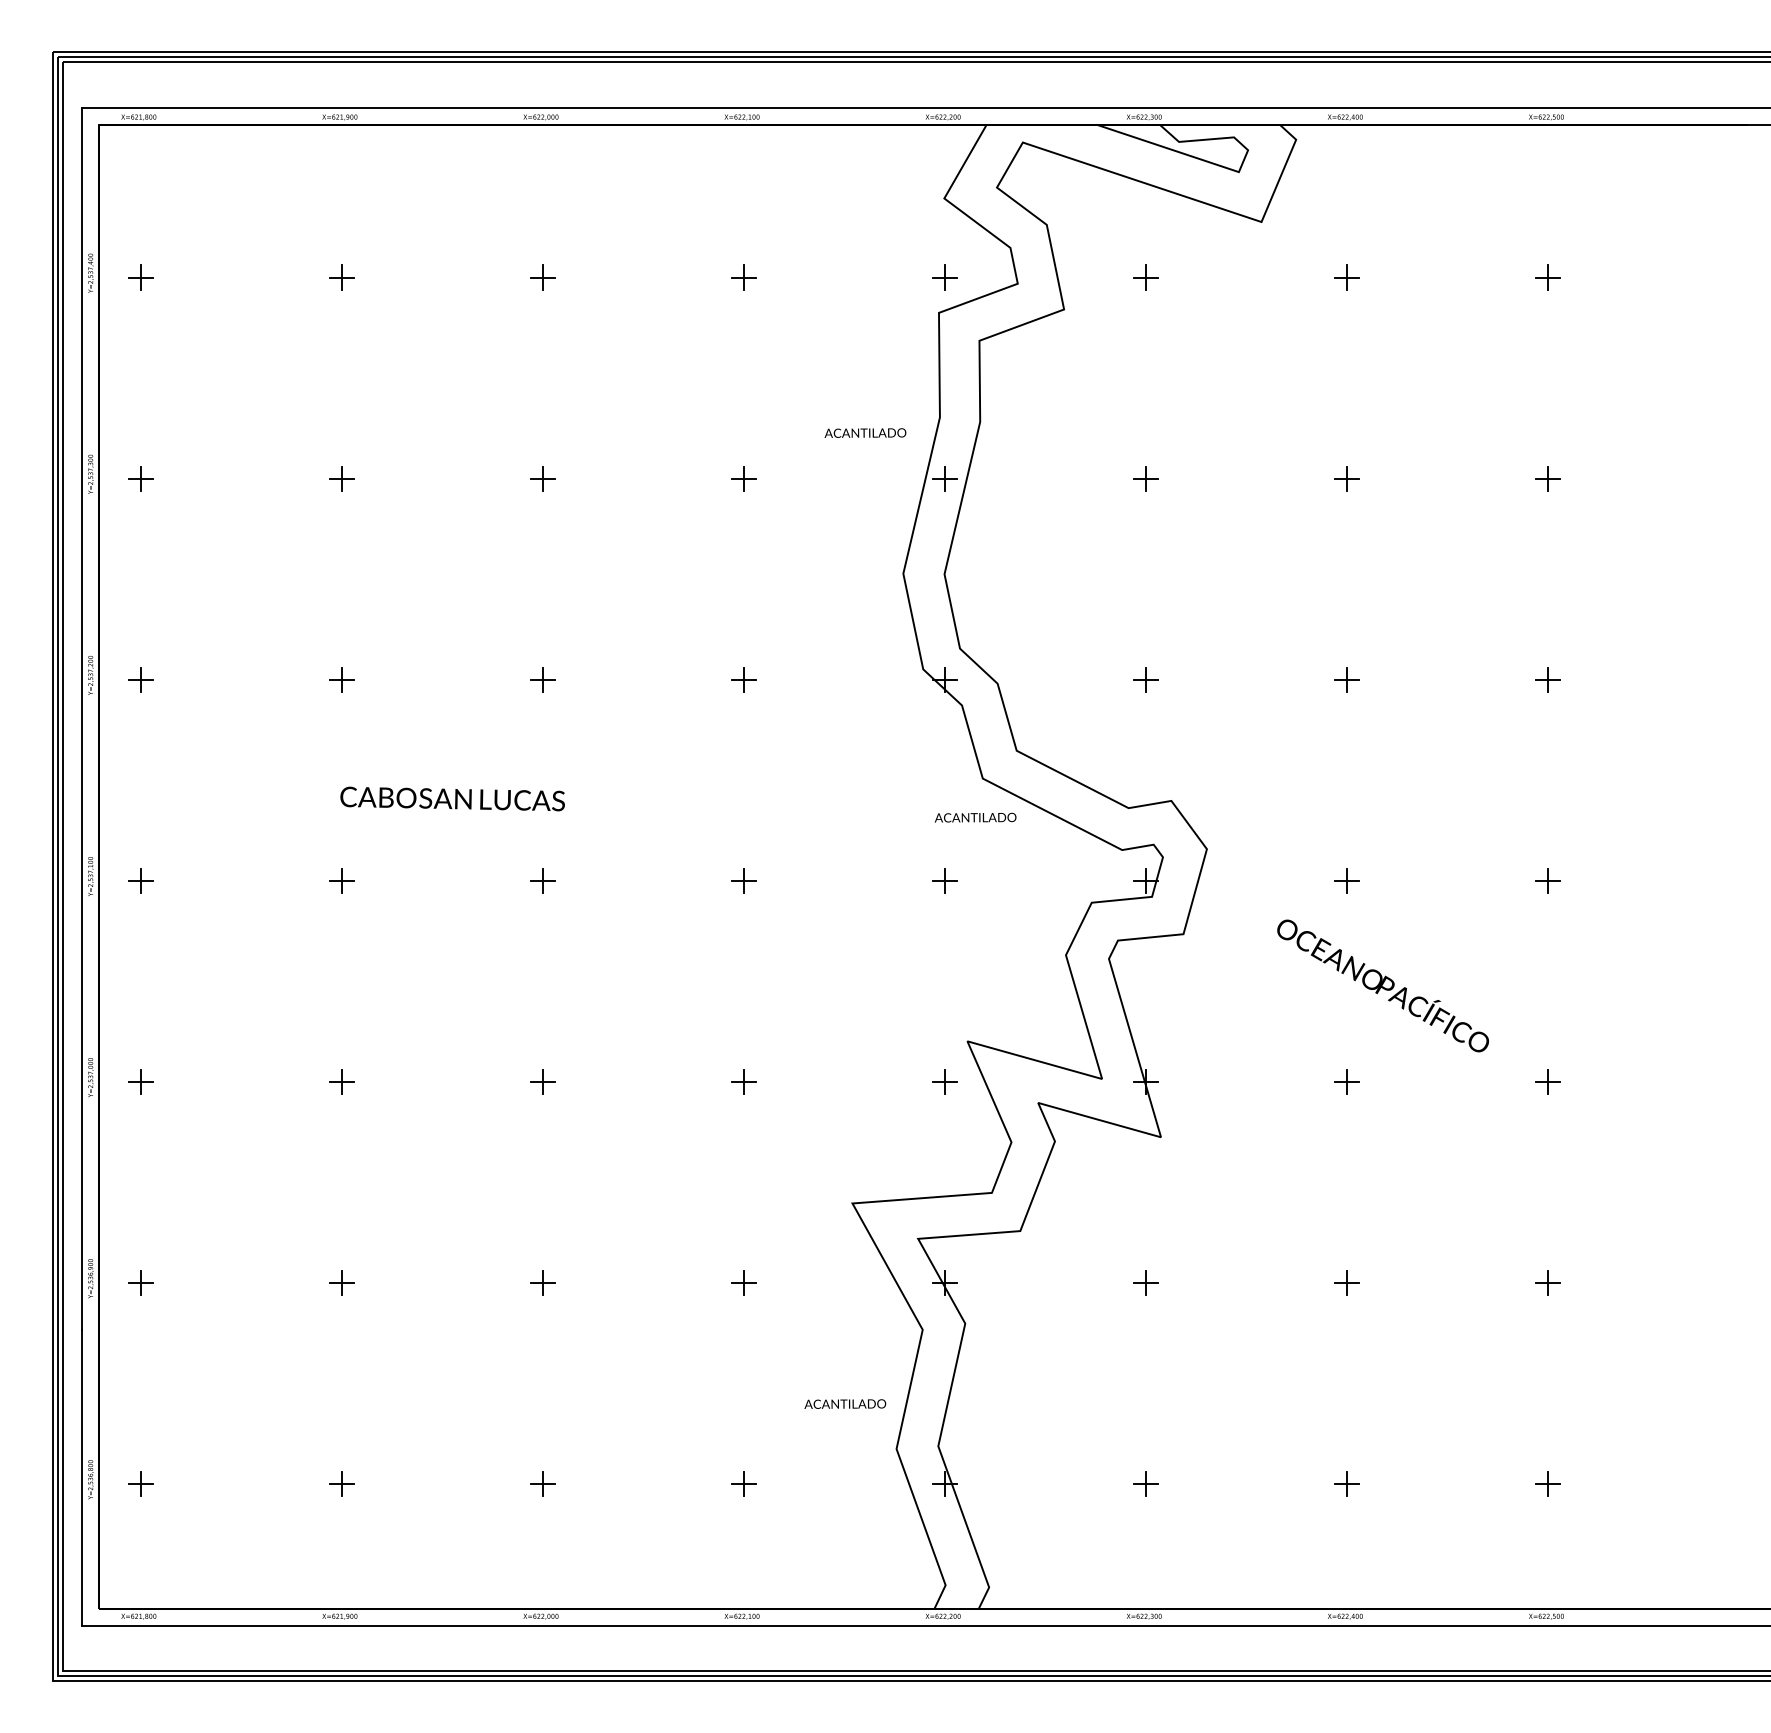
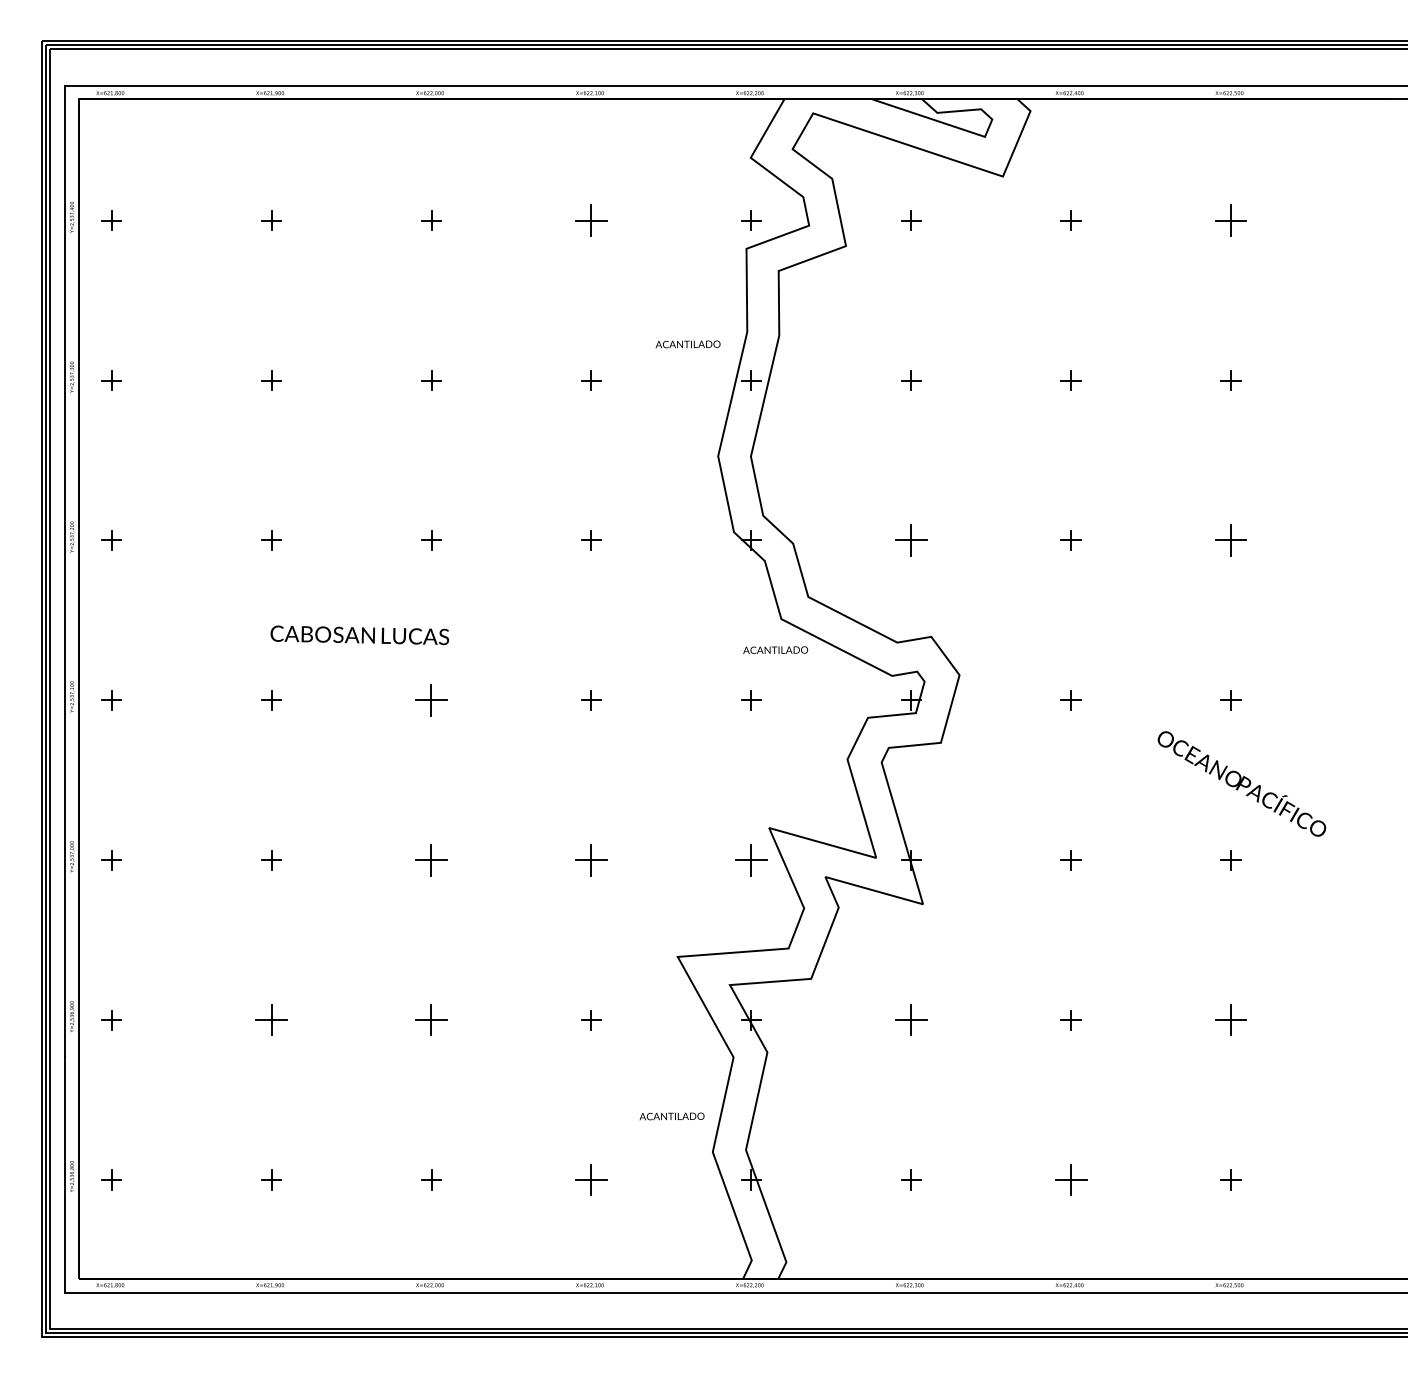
part: (743, 277) -> (591, 220), size x1.6
part: (1547, 277) -> (1230, 220), size x1.6
part: (1145, 679) -> (910, 540), size x1.6
part: (1547, 679) -> (1230, 540), size x1.6
part: (542, 880) -> (431, 700), size x1.6
text: (1382, 985) -> (1241, 783), moved
part: (542, 1081) -> (431, 859), size x1.6
part: (743, 1081) -> (591, 859), size x1.6
part: (944, 1081) -> (750, 859), size x1.6
part: (341, 1282) -> (271, 1019), size x1.6
part: (542, 1282) -> (431, 1019), size x1.6
part: (1145, 1282) -> (910, 1019), size x1.6
part: (1547, 1282) -> (1230, 1019), size x1.6
part: (743, 1483) -> (591, 1179), size x1.6
part: (1346, 1483) -> (1070, 1179), size x1.6

